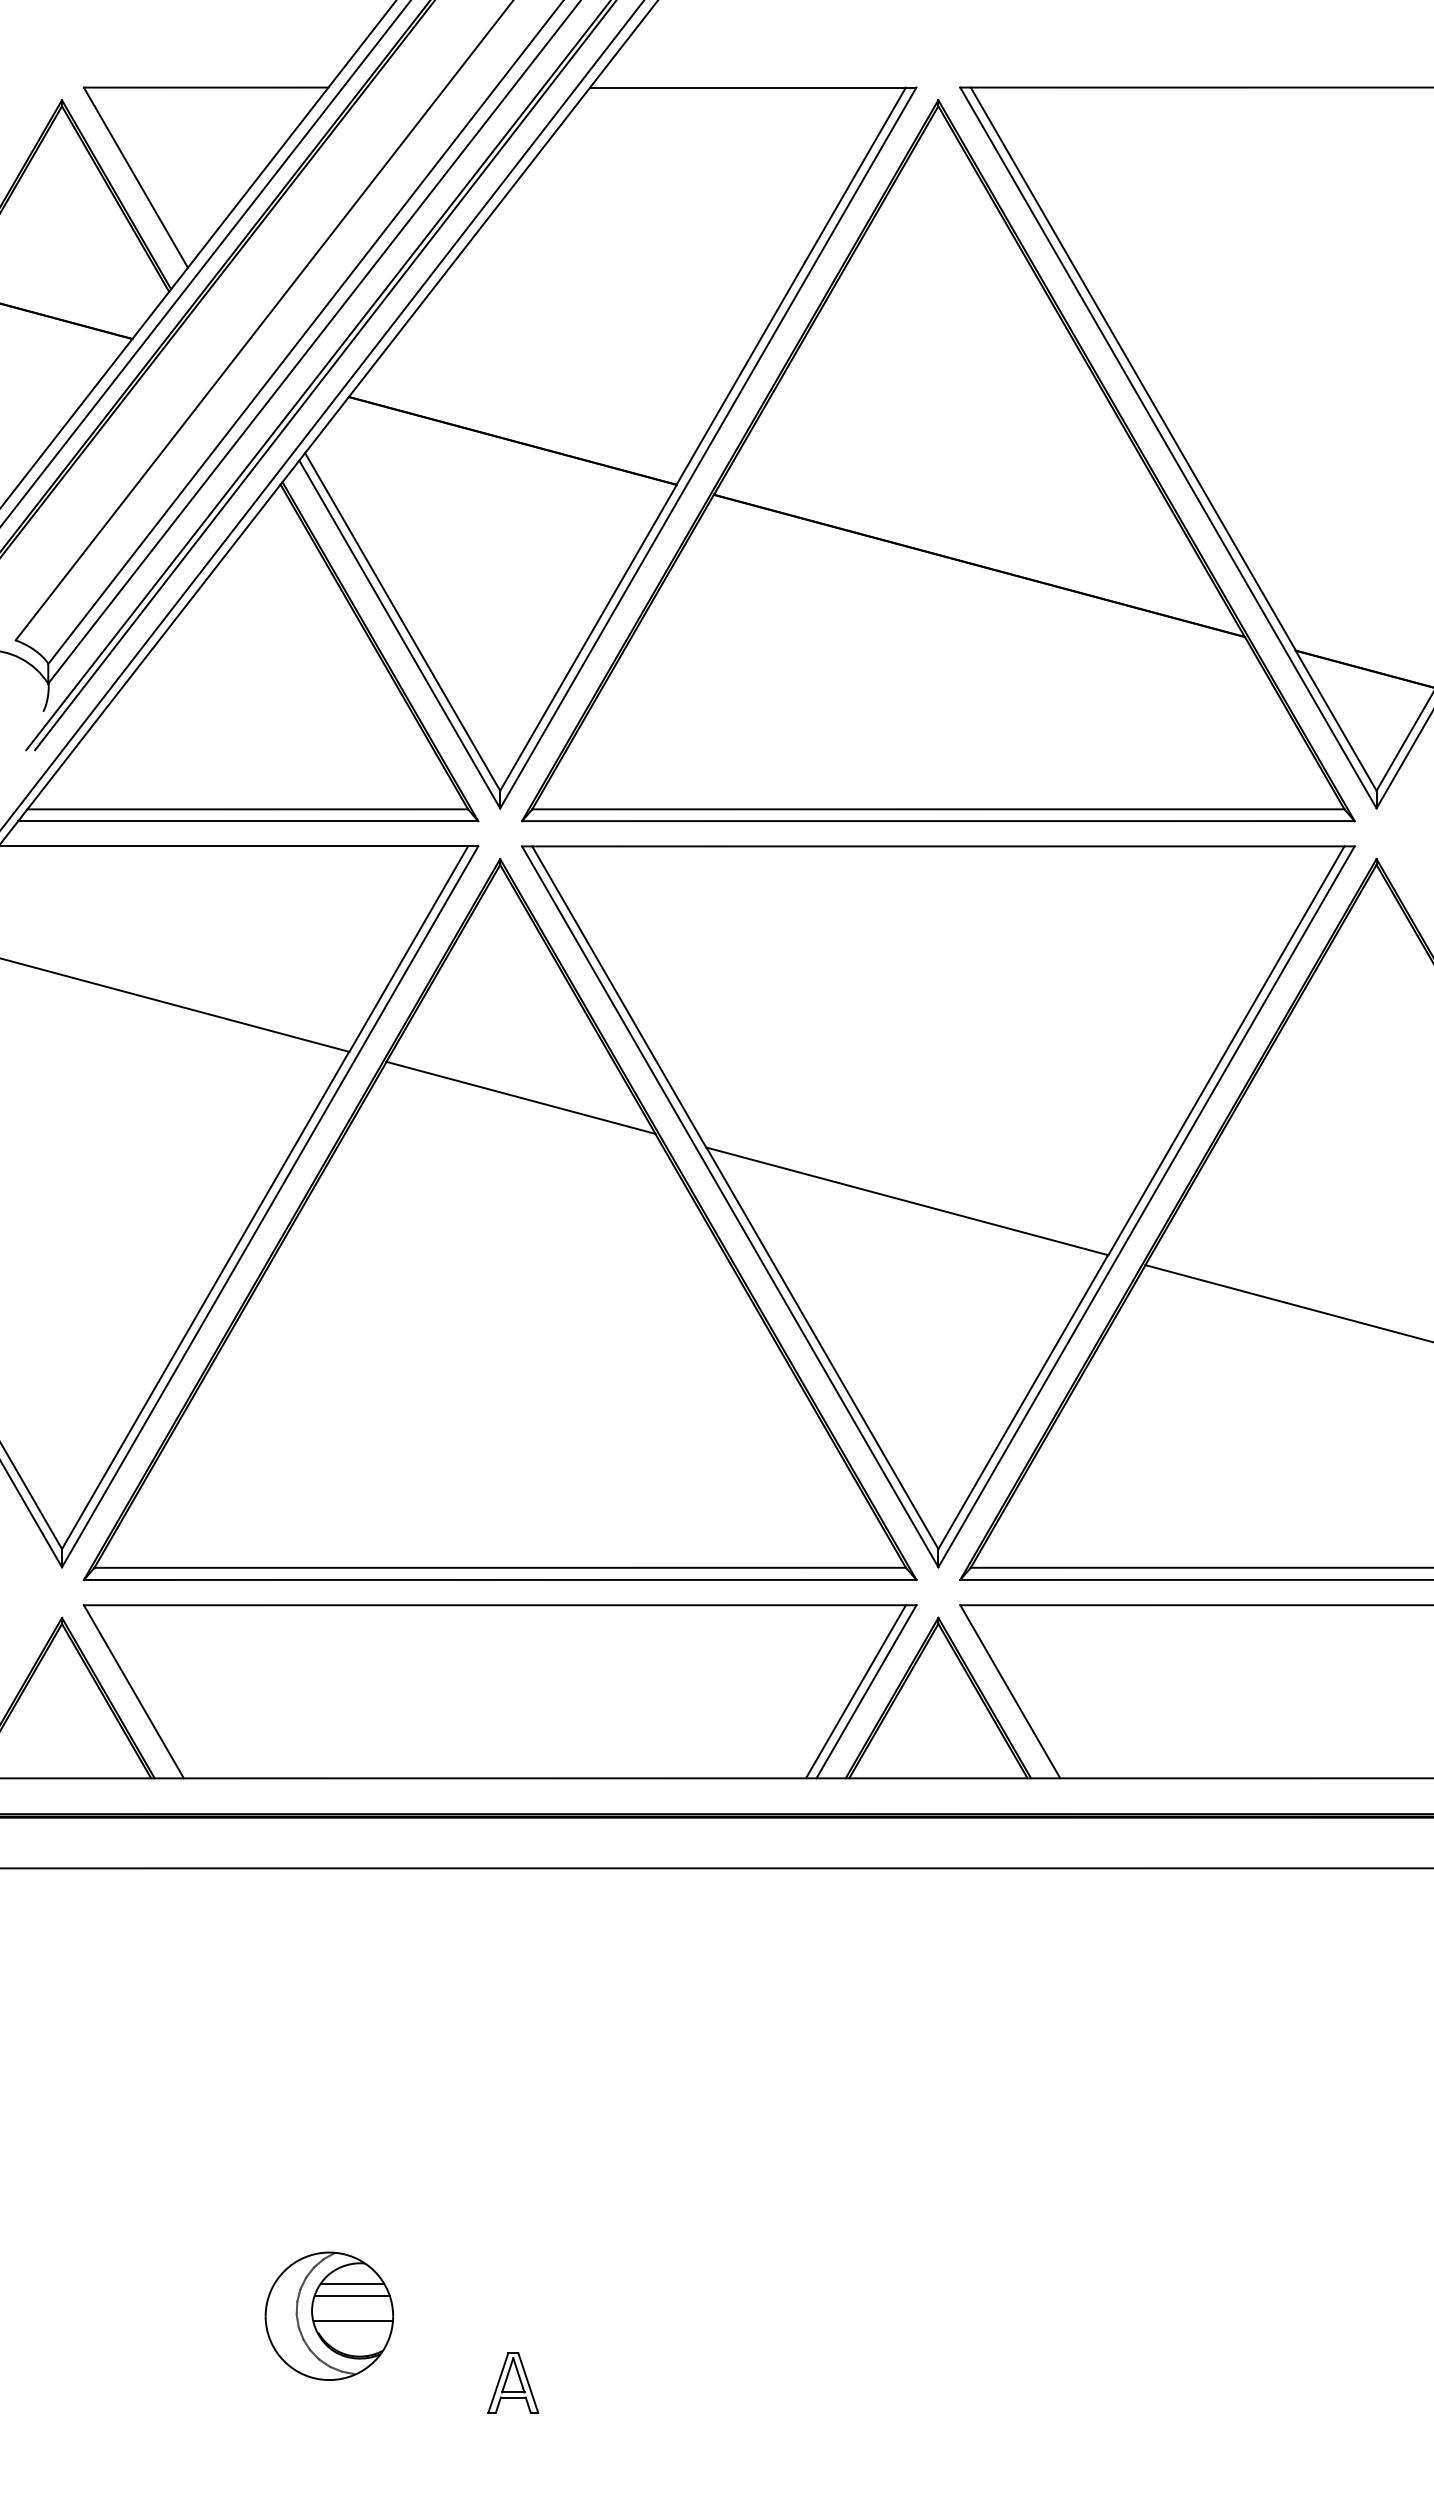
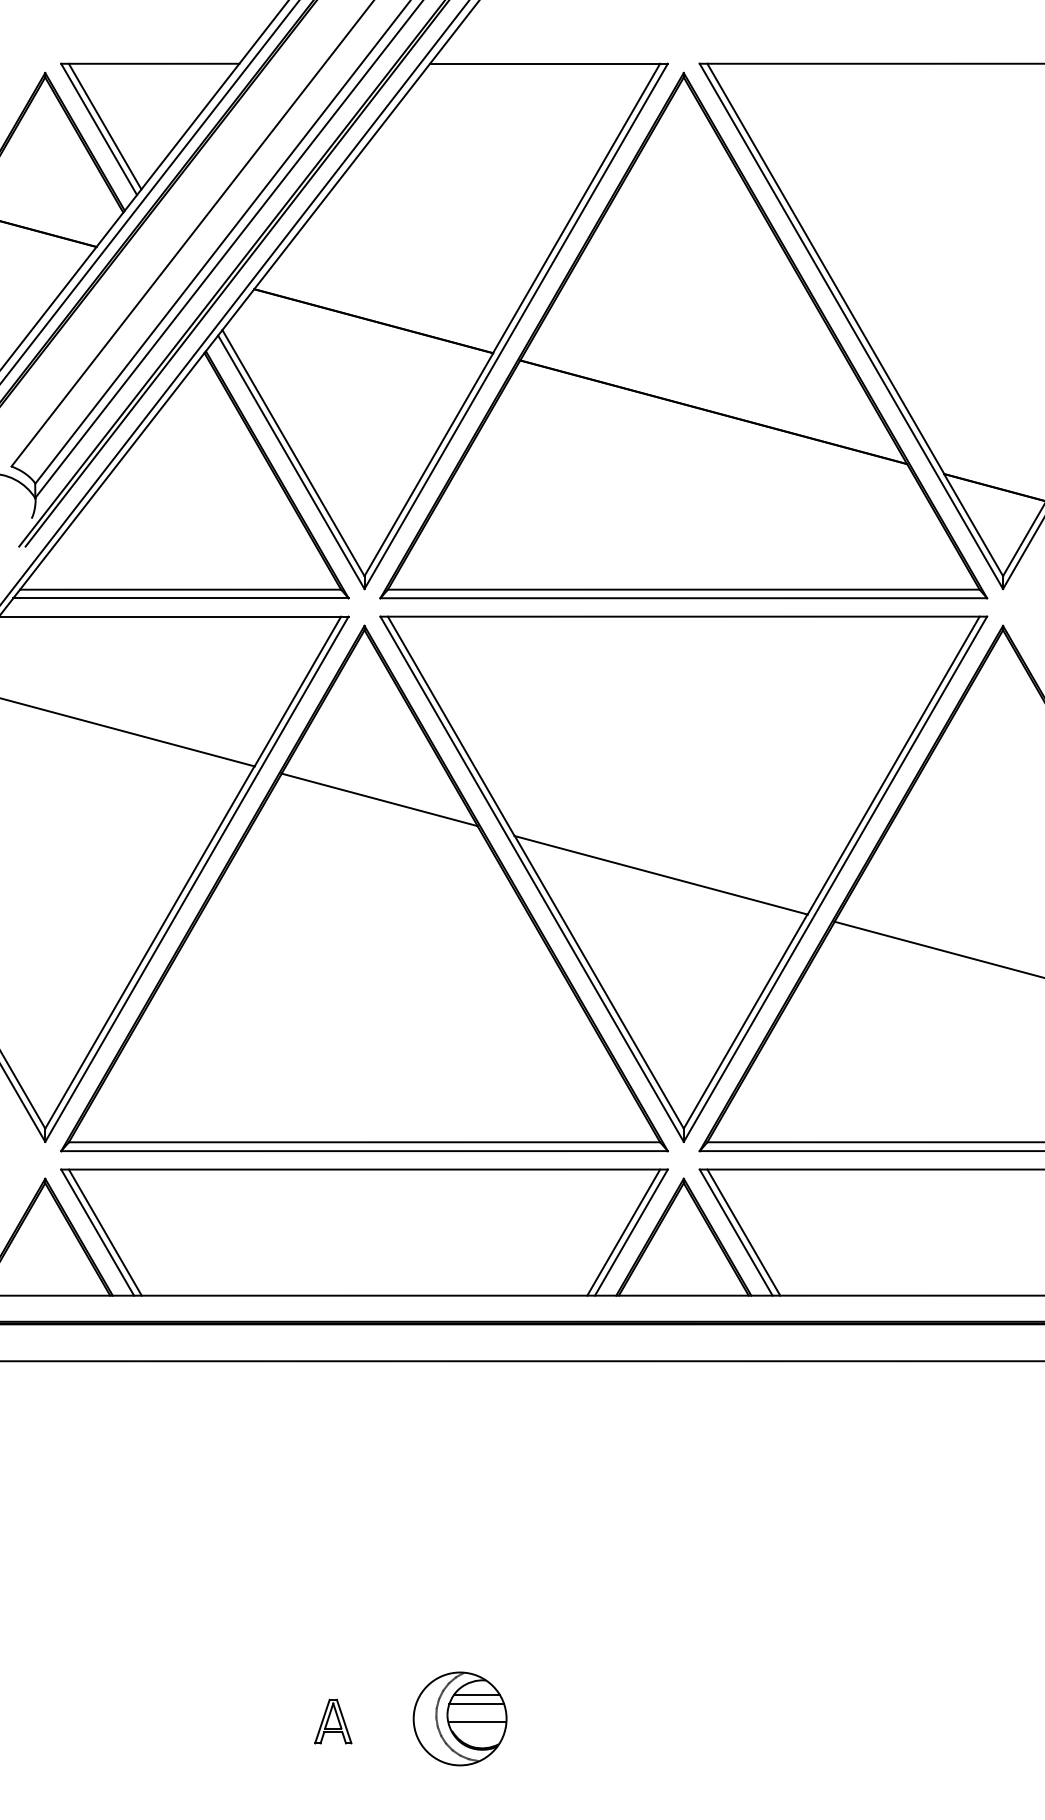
line: (143, 173) -> (104, 126), added
line: (144, 1691) -> (105, 1232), added
line: (1020, 1691) -> (743, 1232), added
part: (329, 2315) -> (460, 1718), moved
part: (513, 2382) -> (333, 1721), moved

